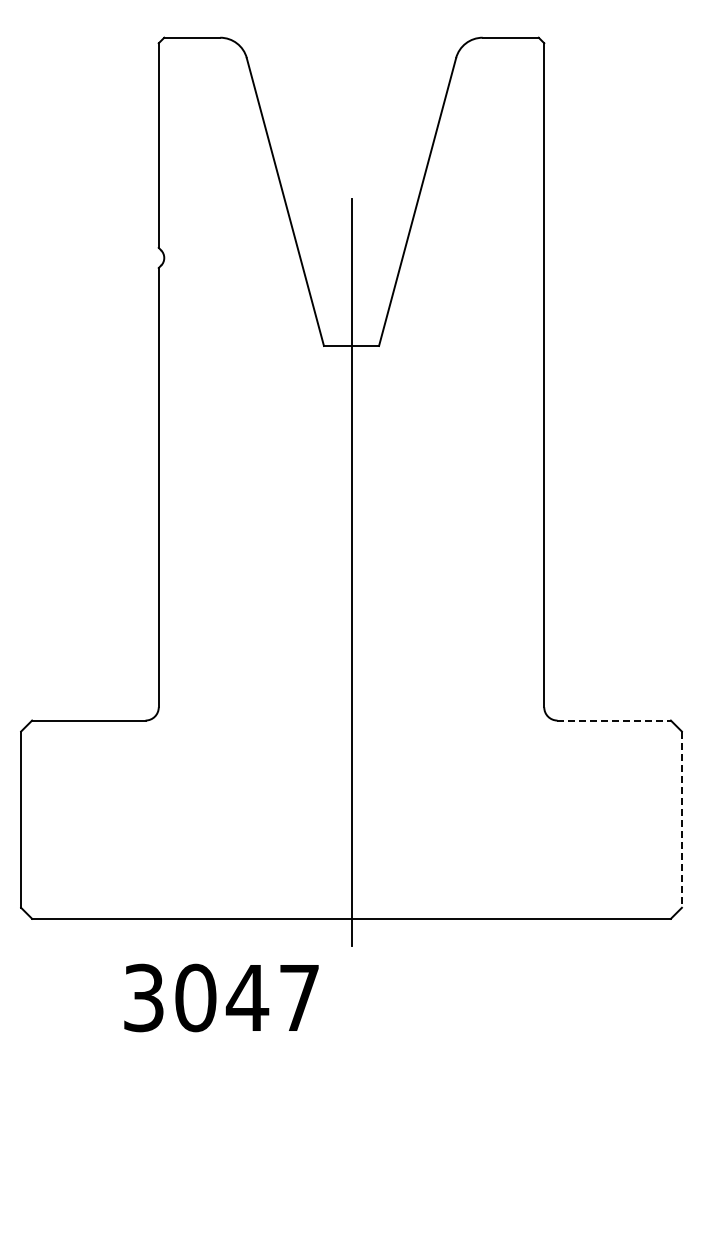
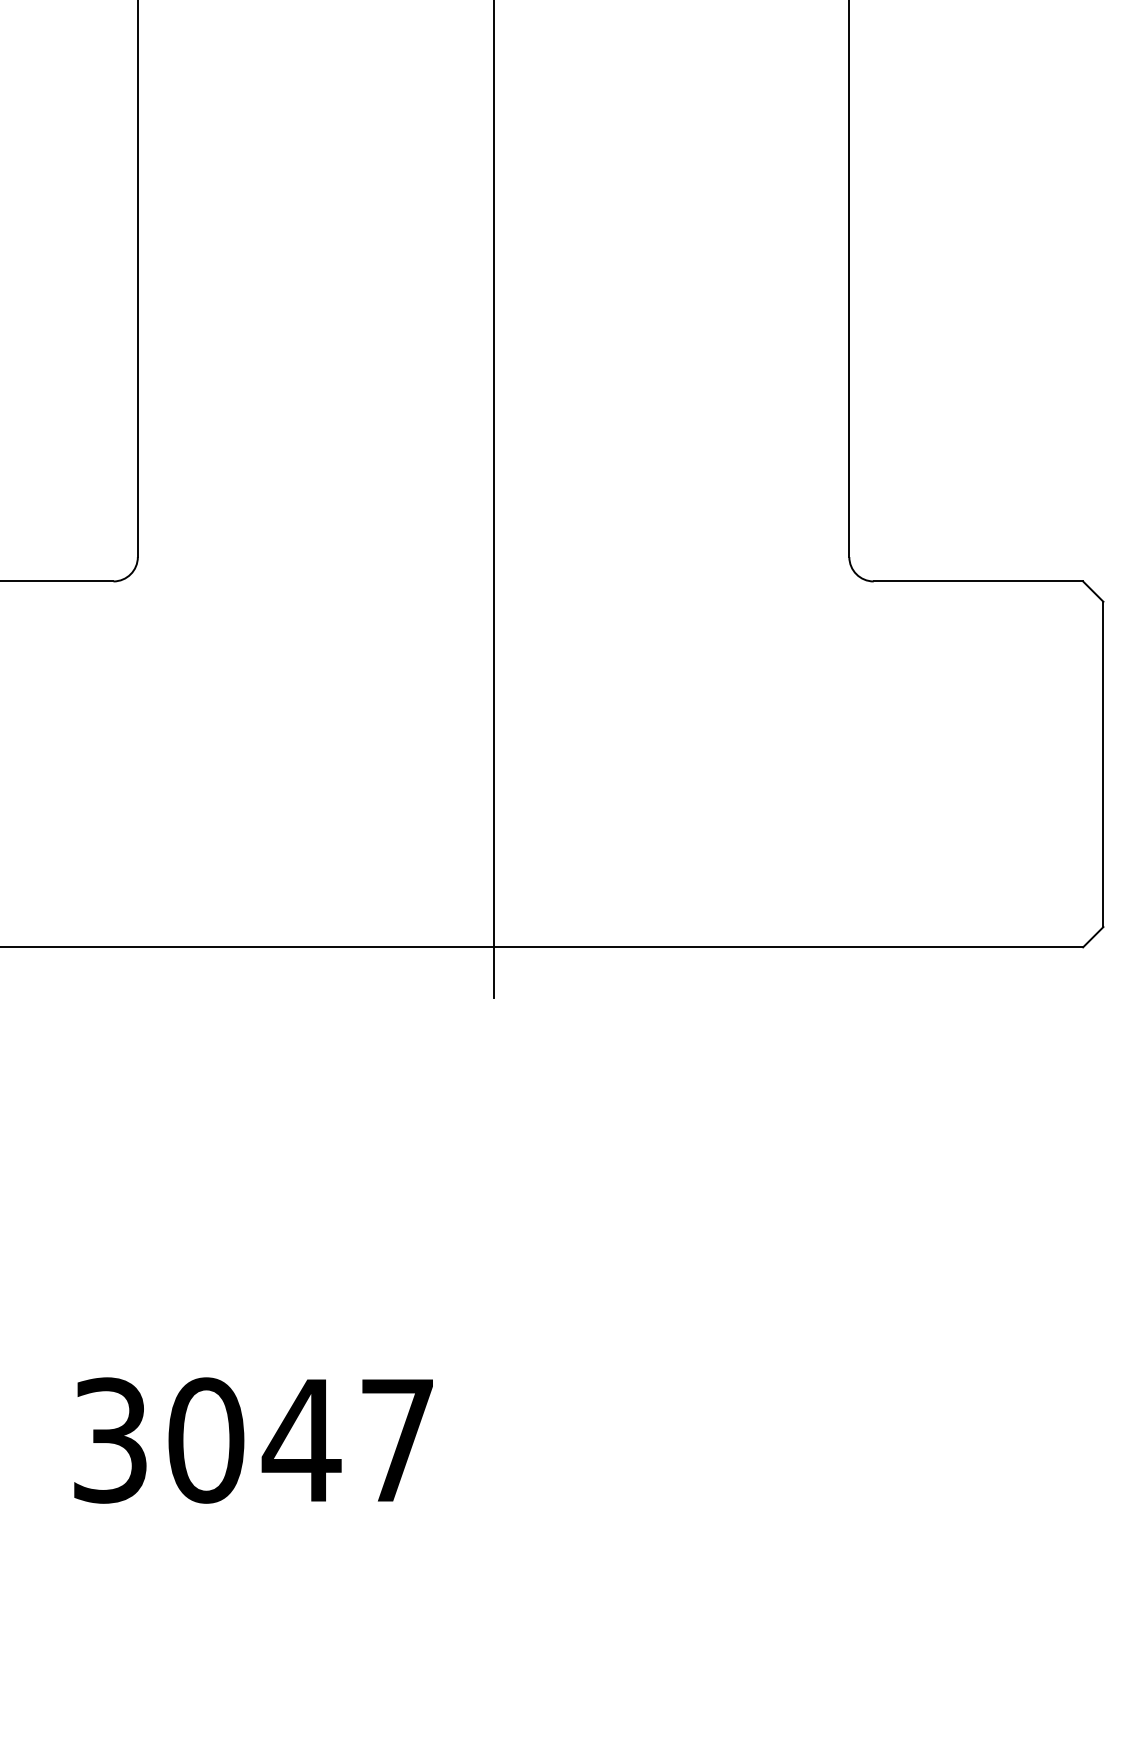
line: (614, 720) -> (978, 581), dashed -> solid
line: (681, 820) -> (1102, 765), dashed -> solid
text: (221, 997) -> (253, 1439), moved

